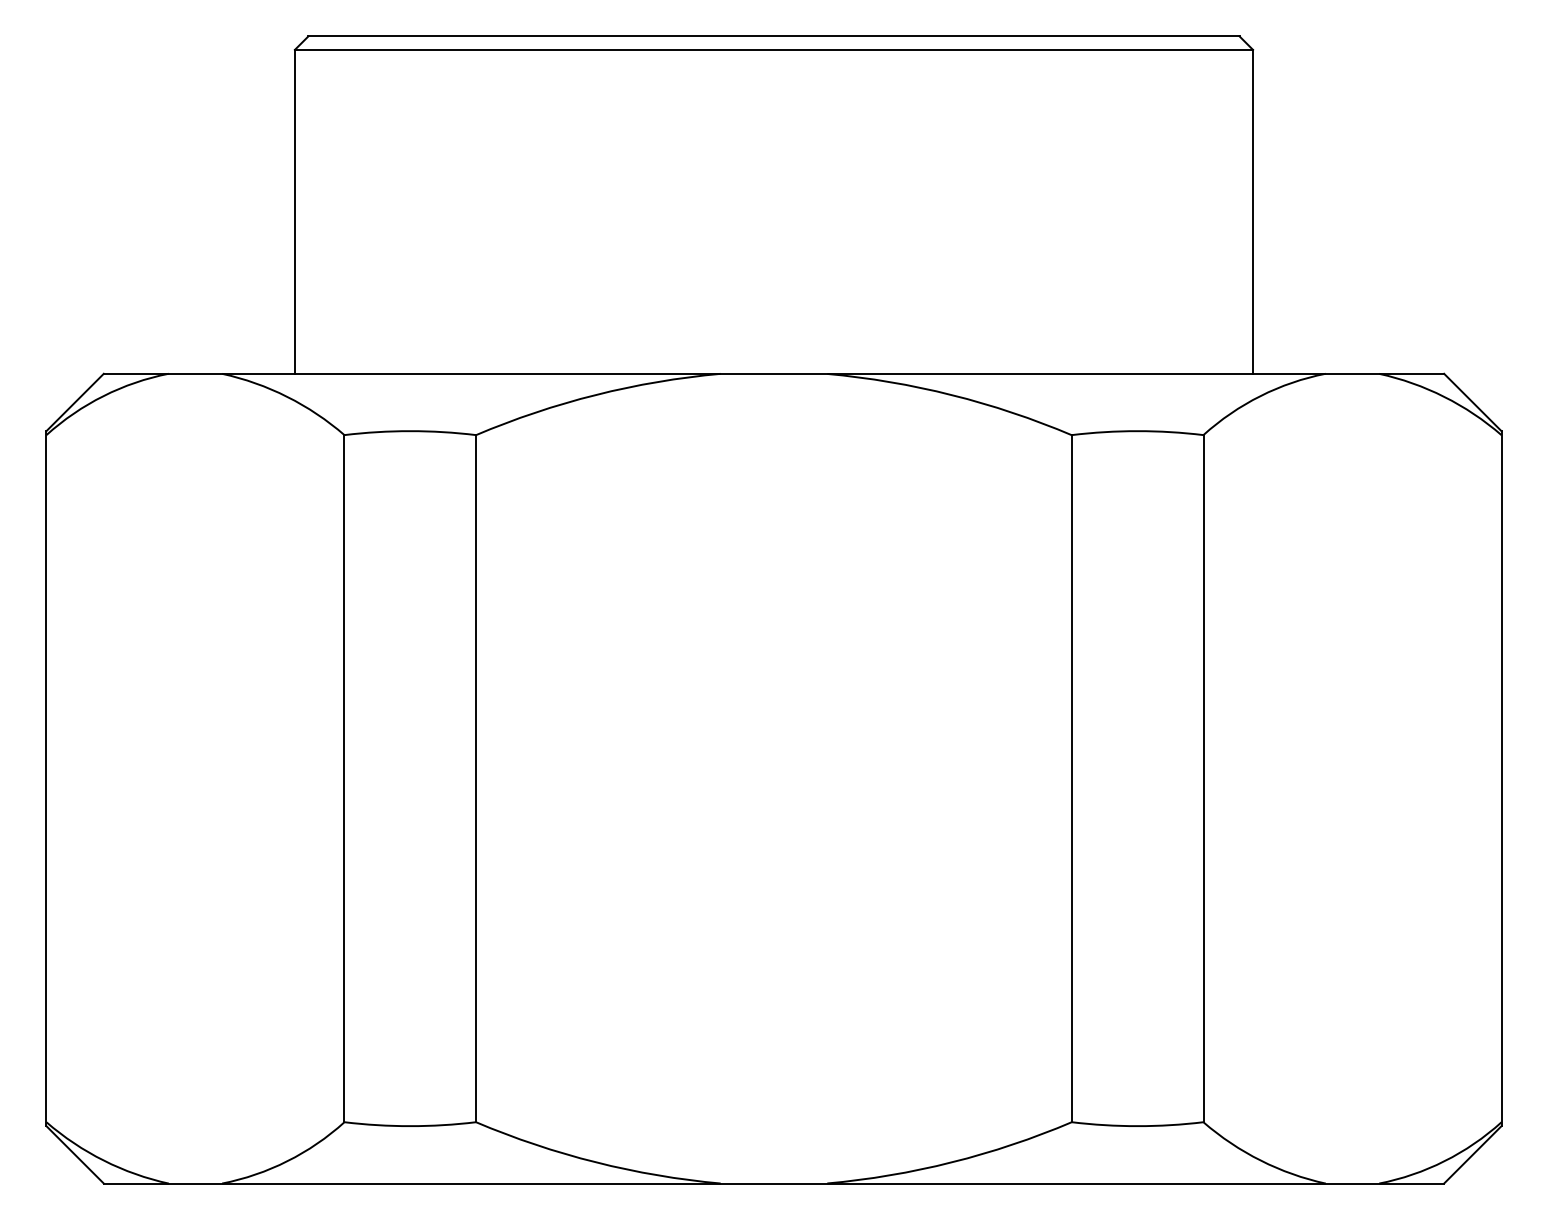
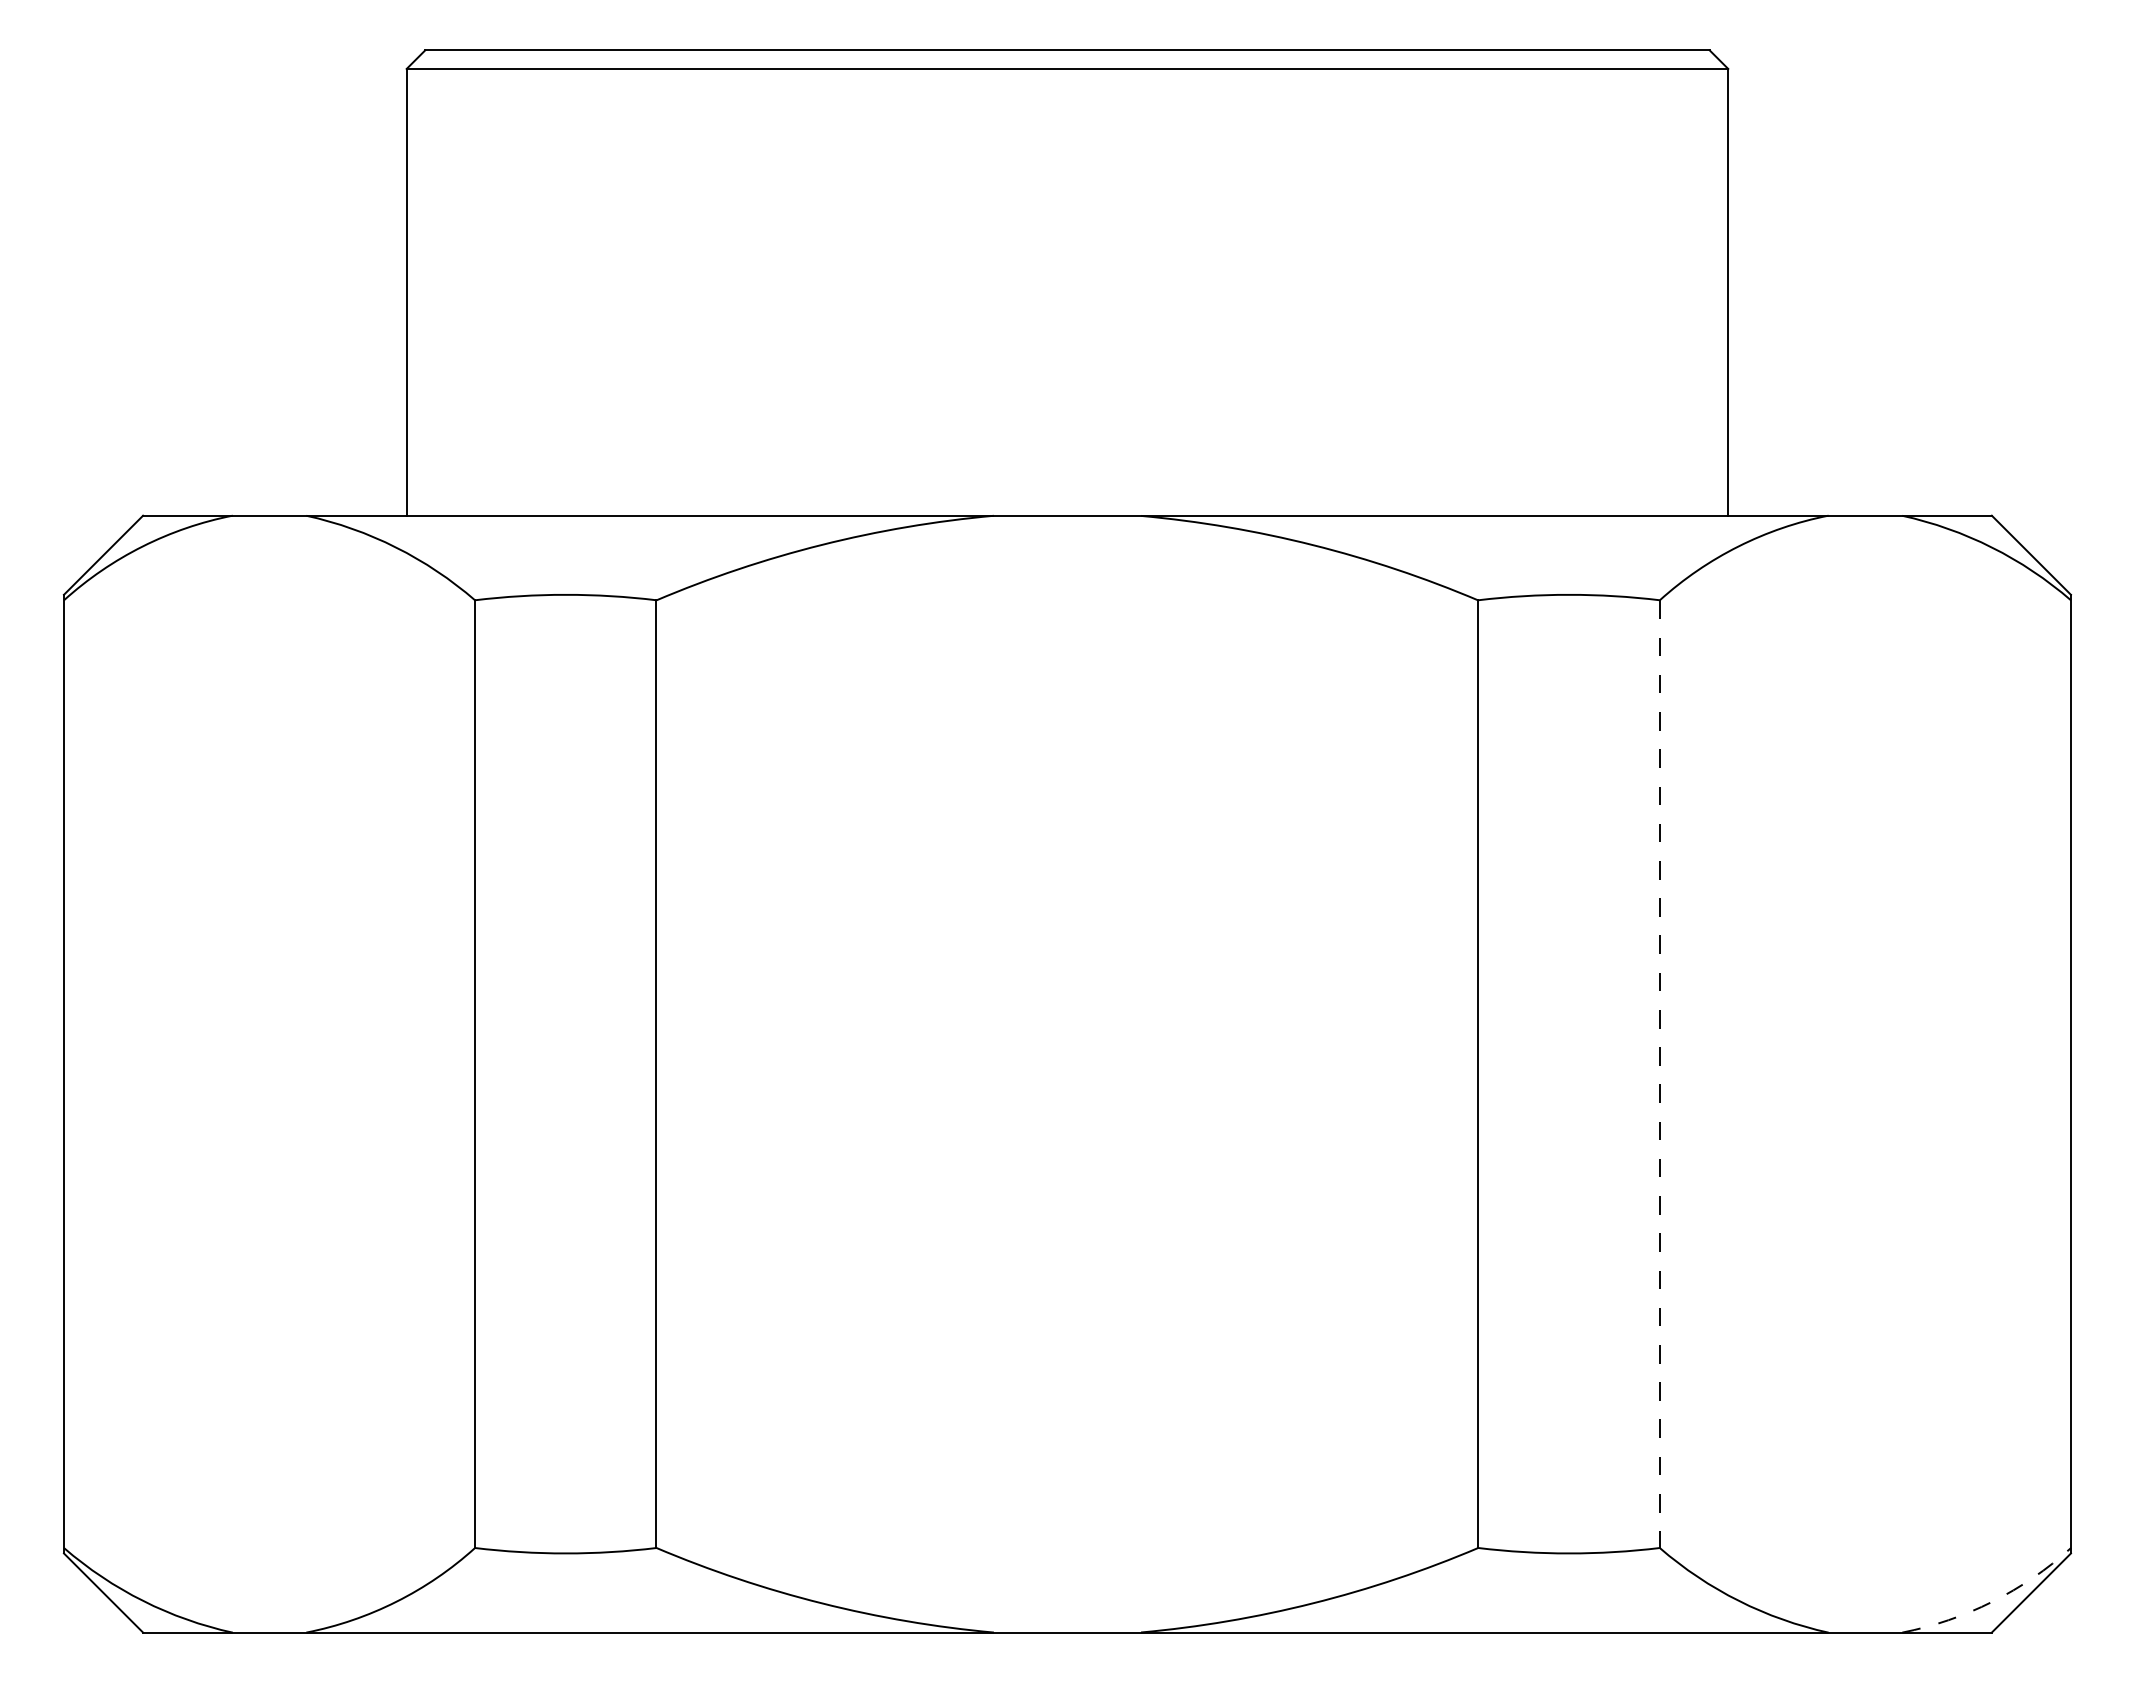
line: (1203, 778) -> (1659, 1074), solid -> dashed
arc: (1444, 1161) -> (1992, 1601), solid -> dashed

